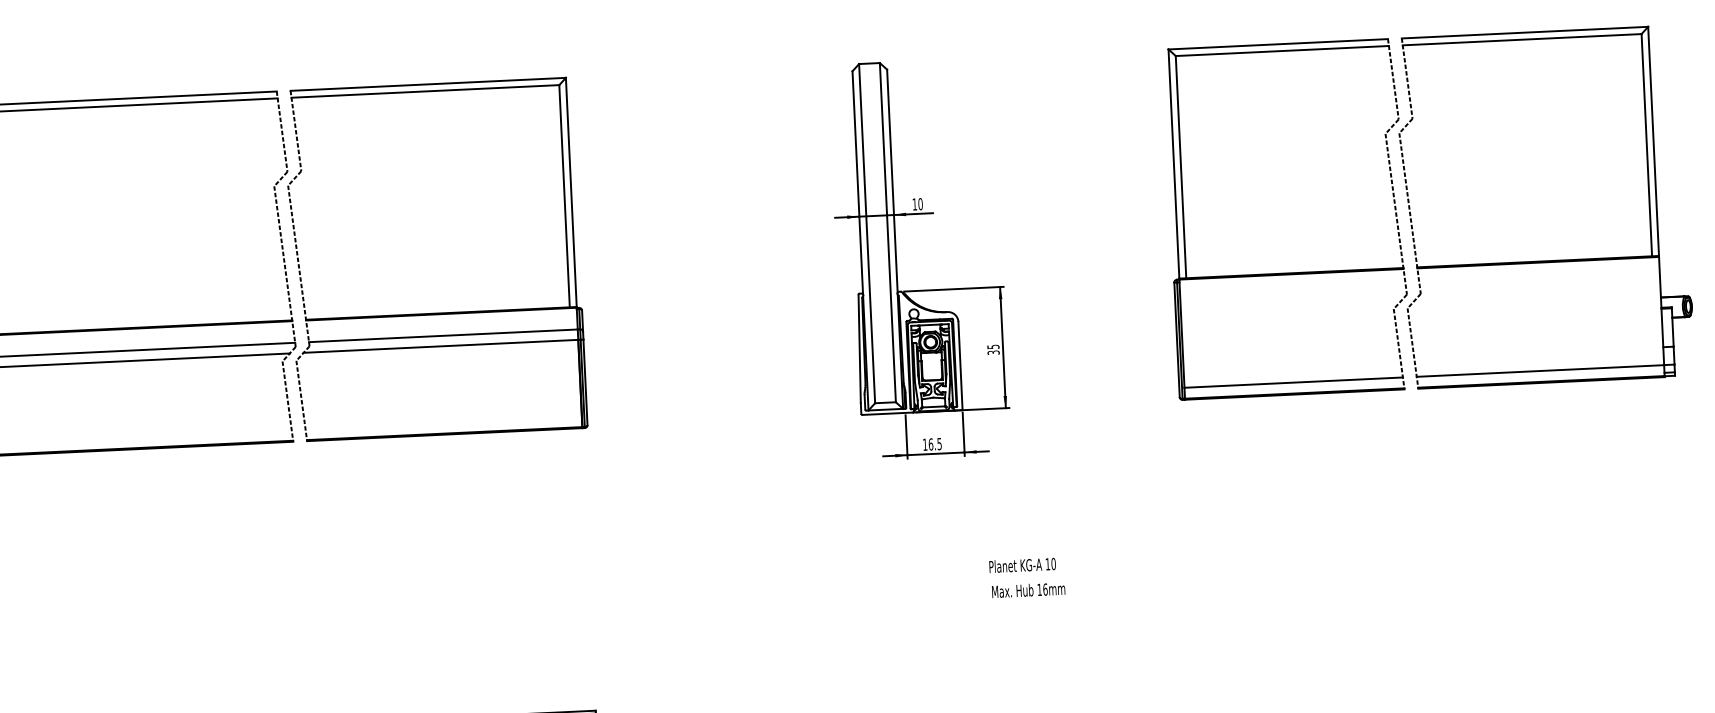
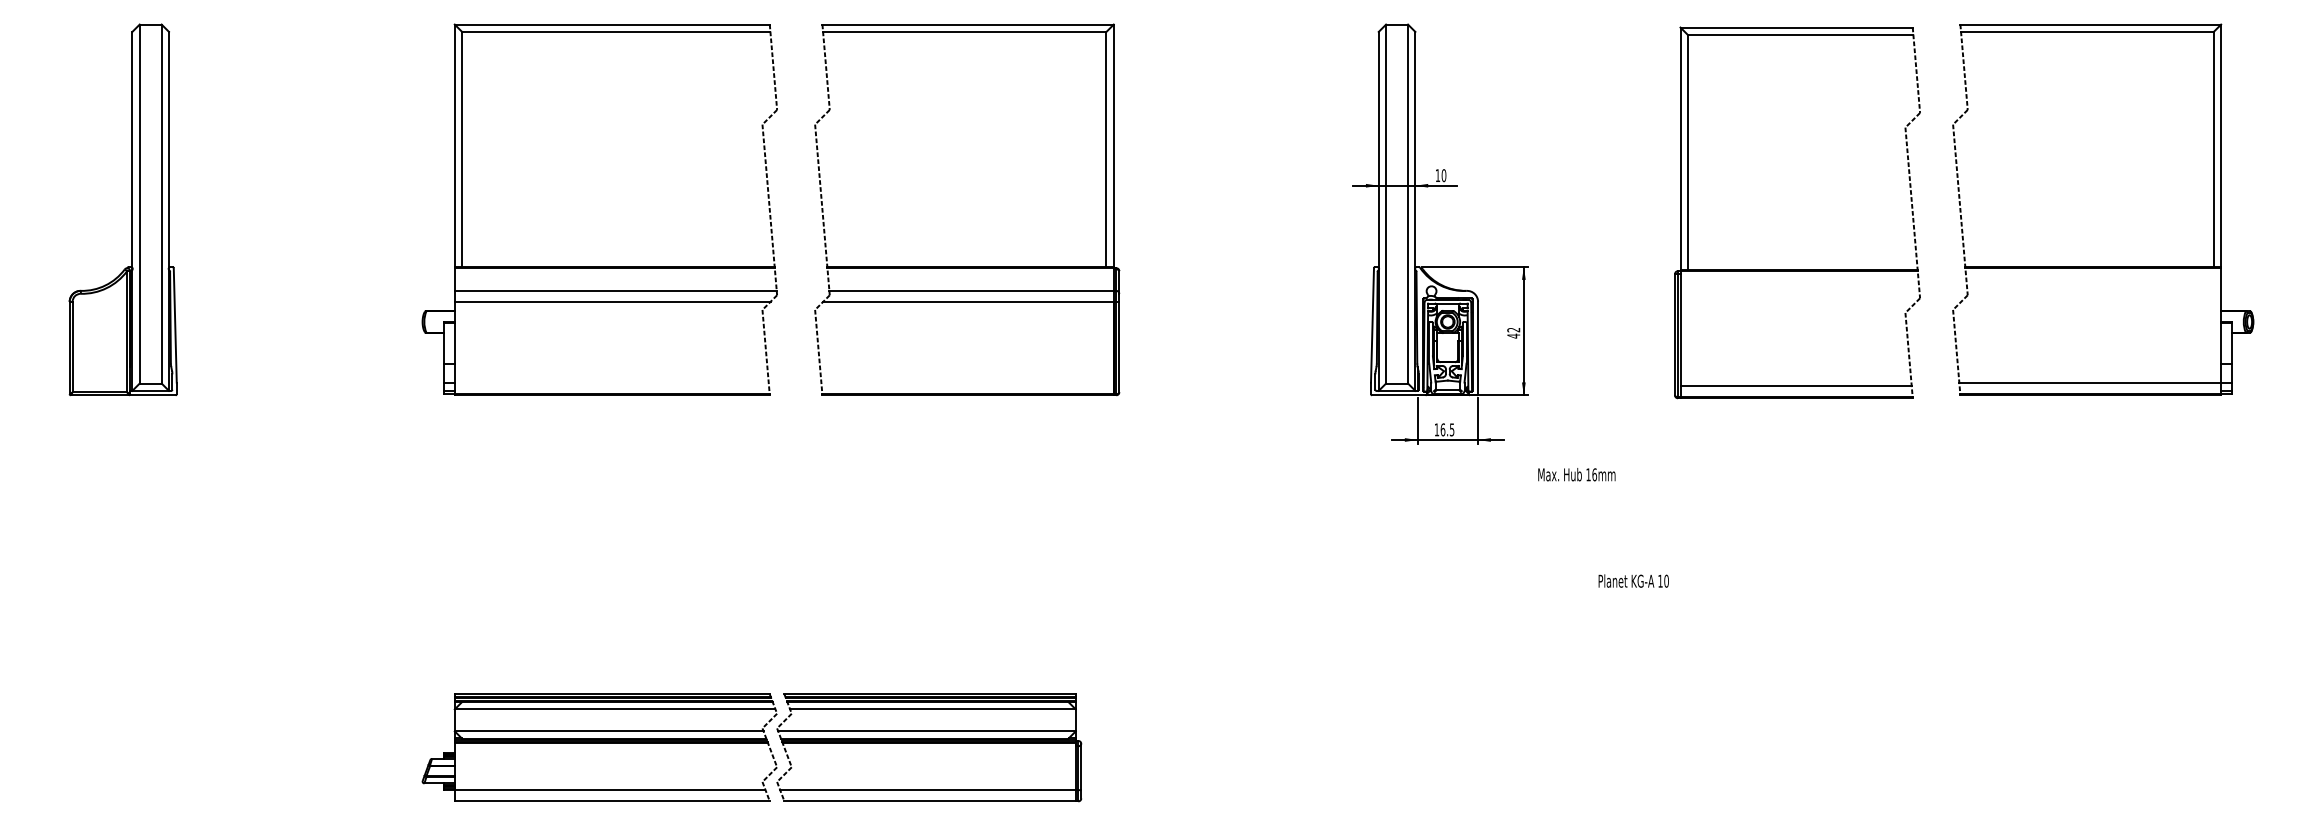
part: (1289, 272) -> (1797, 269), moved
part: (438, 312) -> (967, 266), moved
text: (993, 349) -> (1513, 332), 35 -> 42
text: (1022, 564) -> (1633, 580), moved
text: (1028, 590) -> (1576, 474), moved

